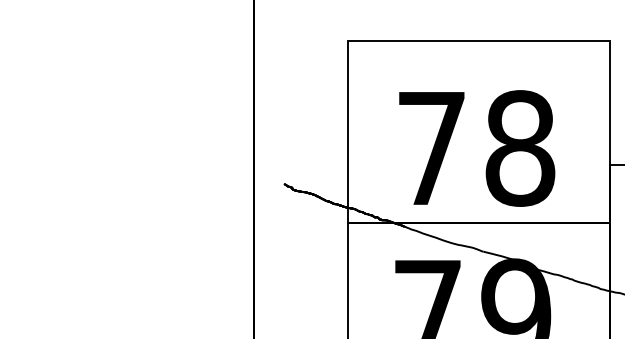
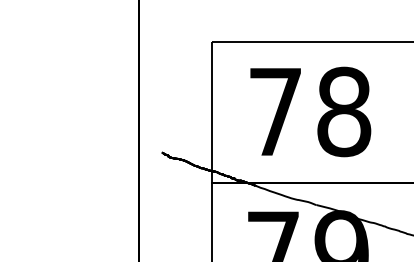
text: (477, 148) -> (311, 111), moved

